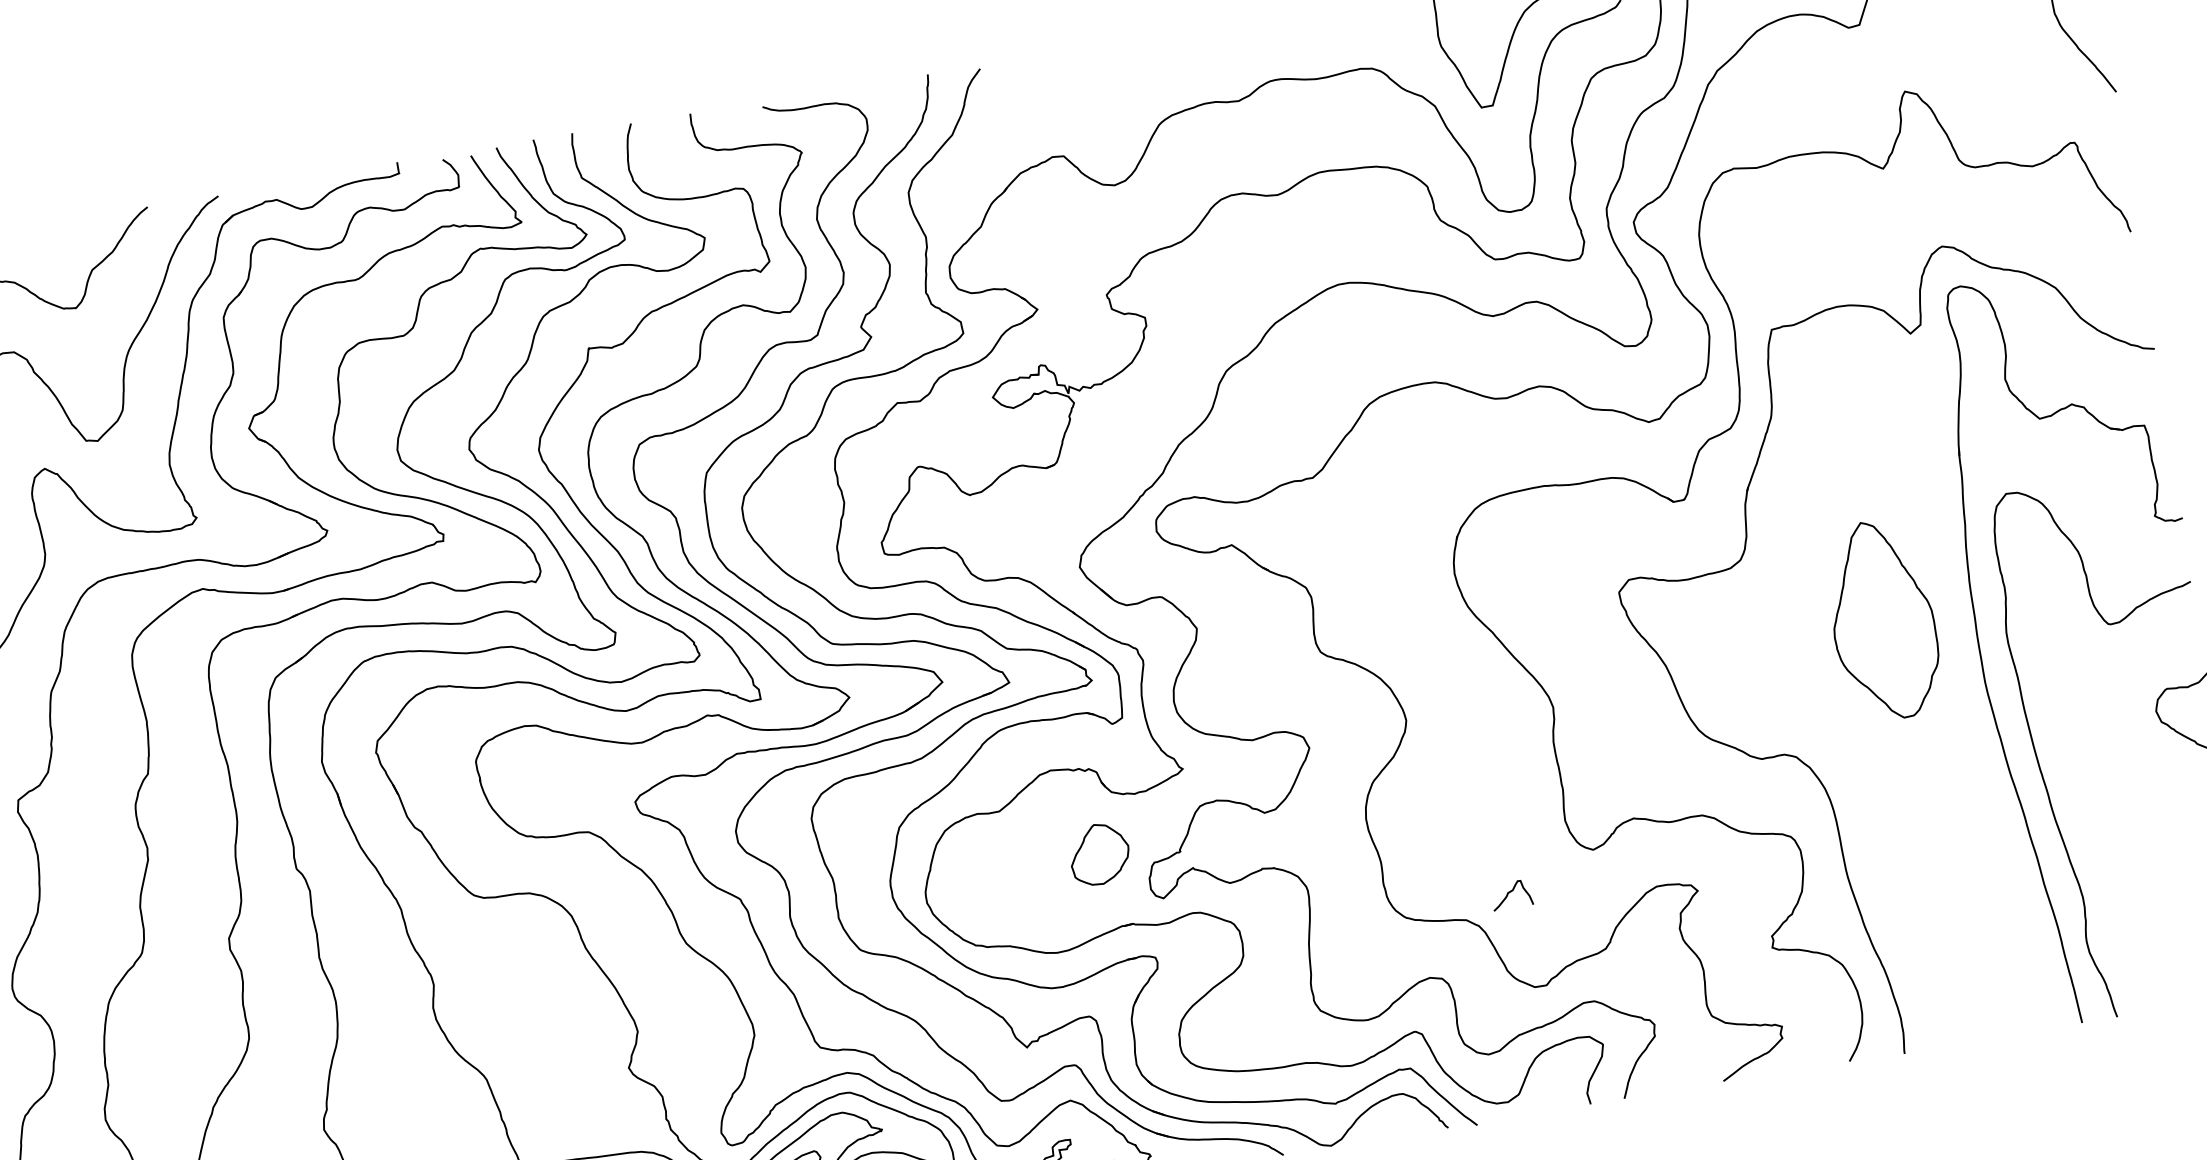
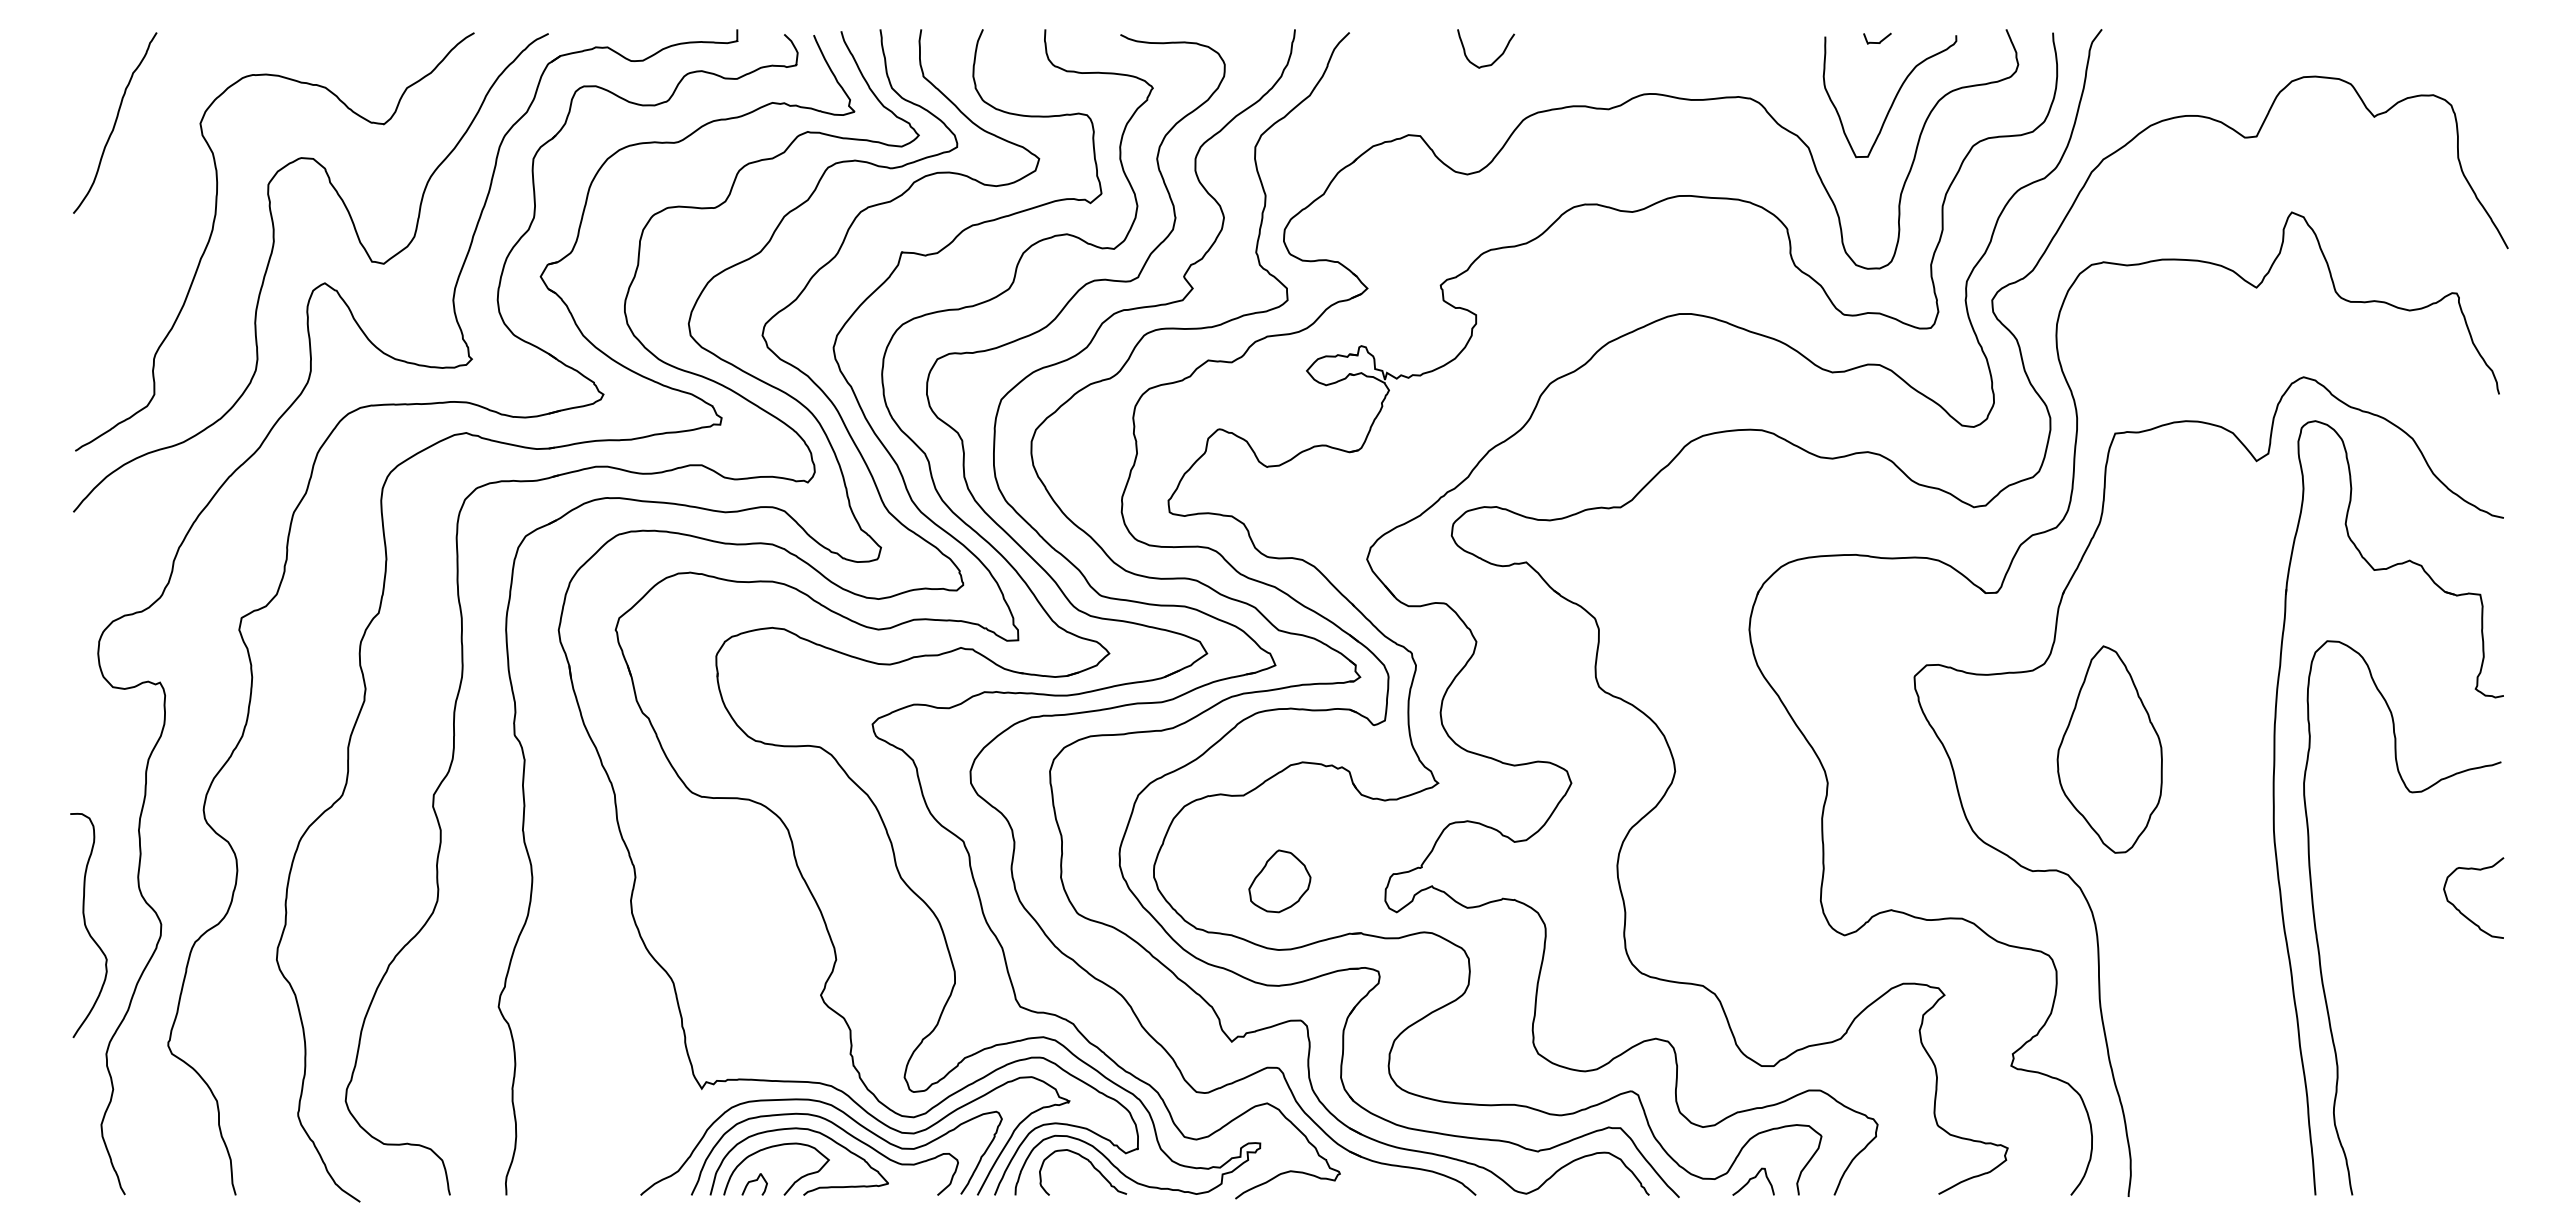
curve: (1124, 70) -> (1496, 58), added
part: (1882, 620) -> (2109, 749), moved
part: (1099, 854) -> (1279, 881), moved
curve: (1510, 892) -> (1752, 1179), moved

